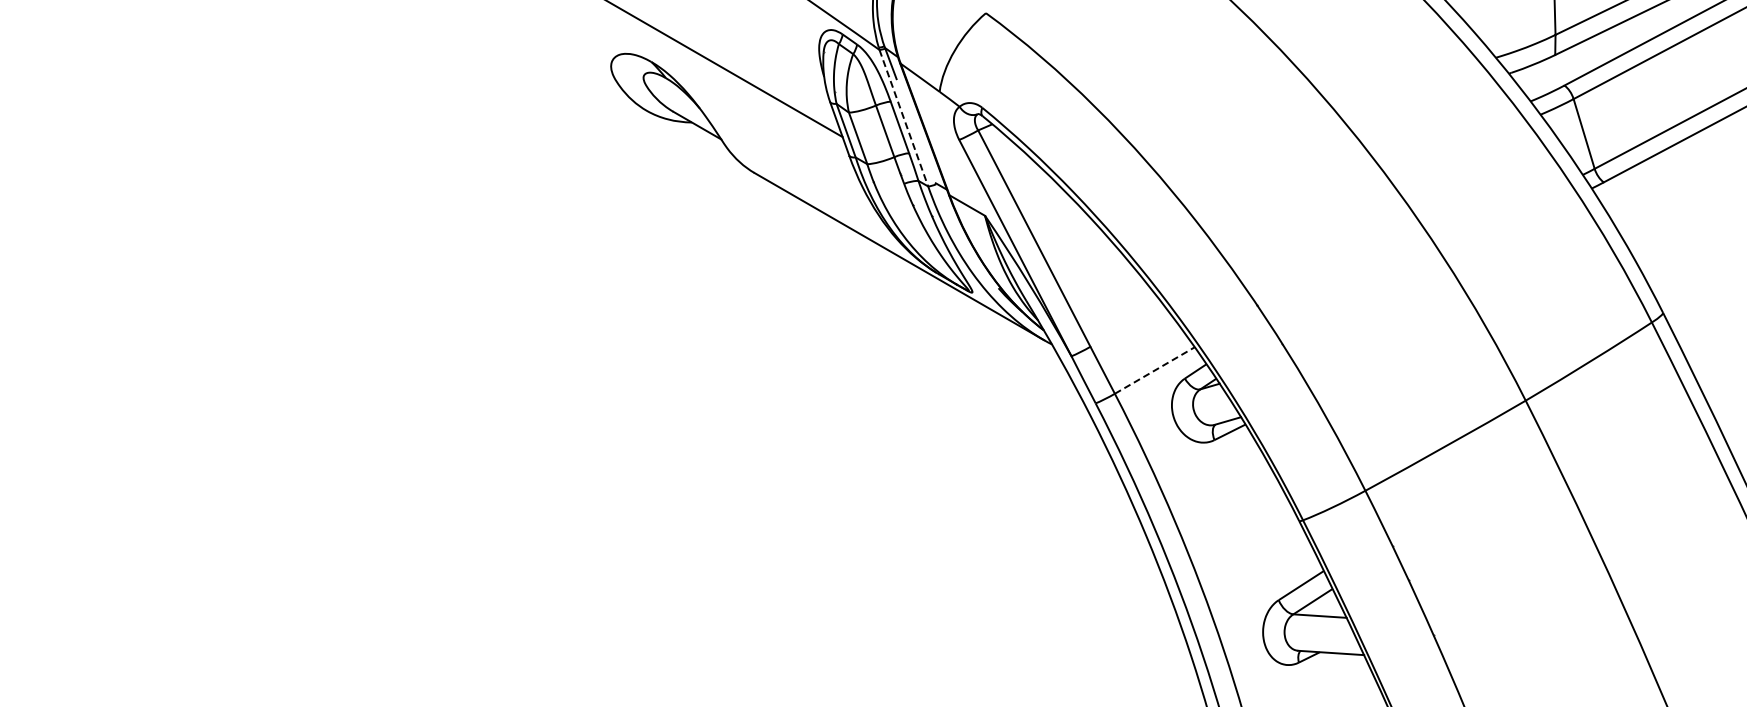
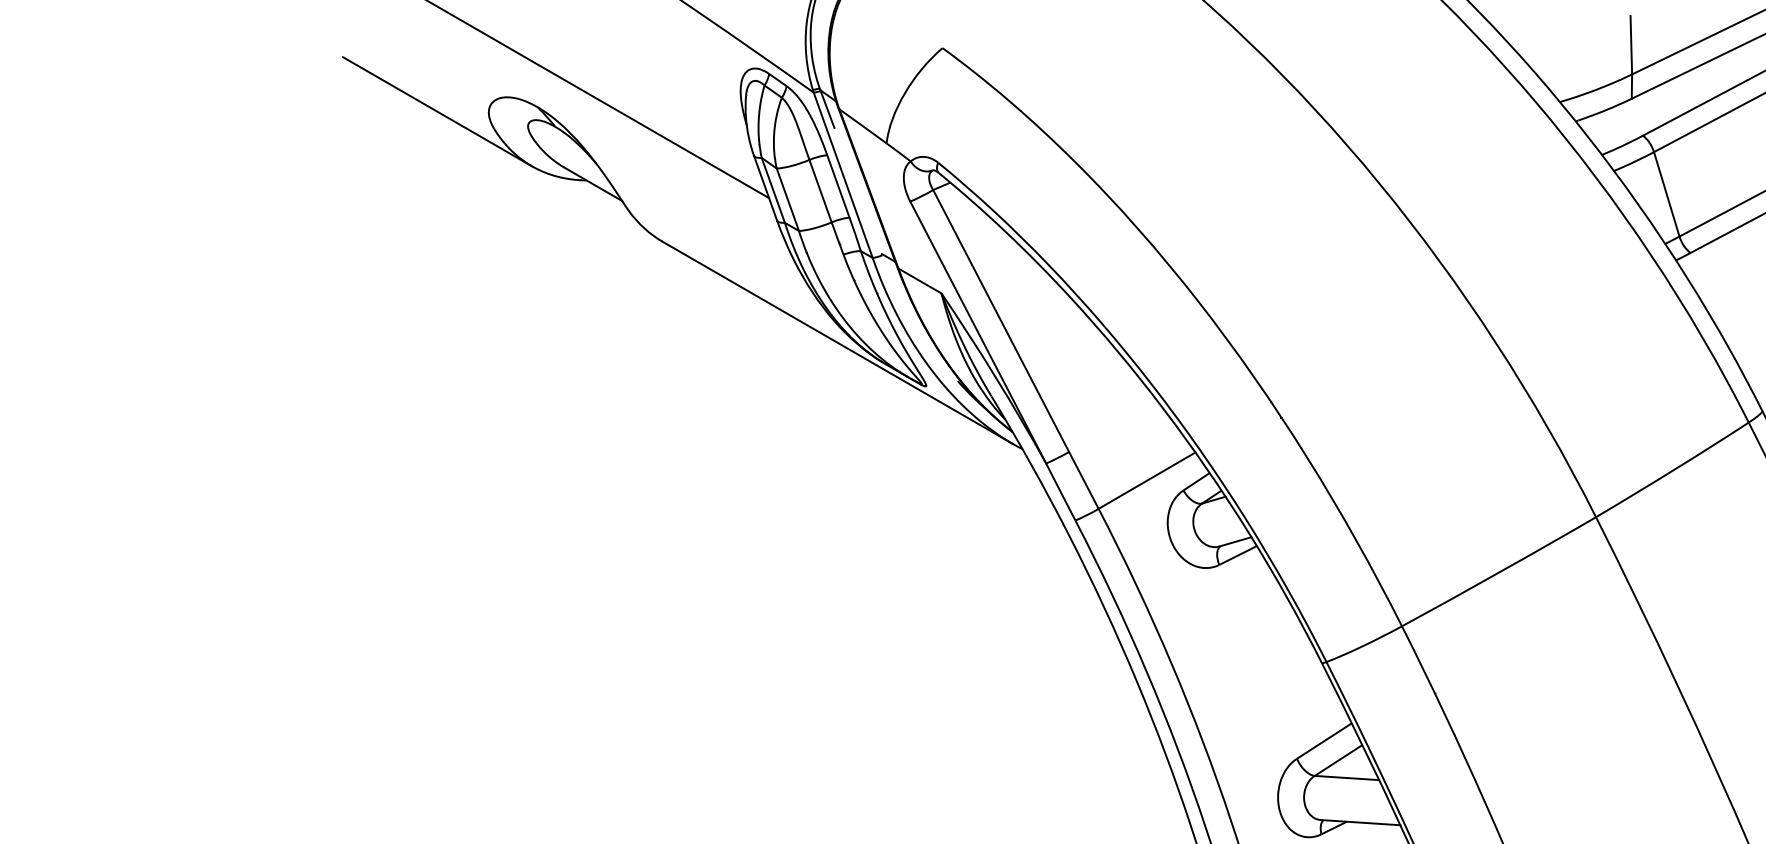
line: (568, 65) -> (437, 111), added
line: (904, 118) -> (843, 175), dashed -> solid
line: (1155, 370) -> (1147, 480), dashed -> solid

